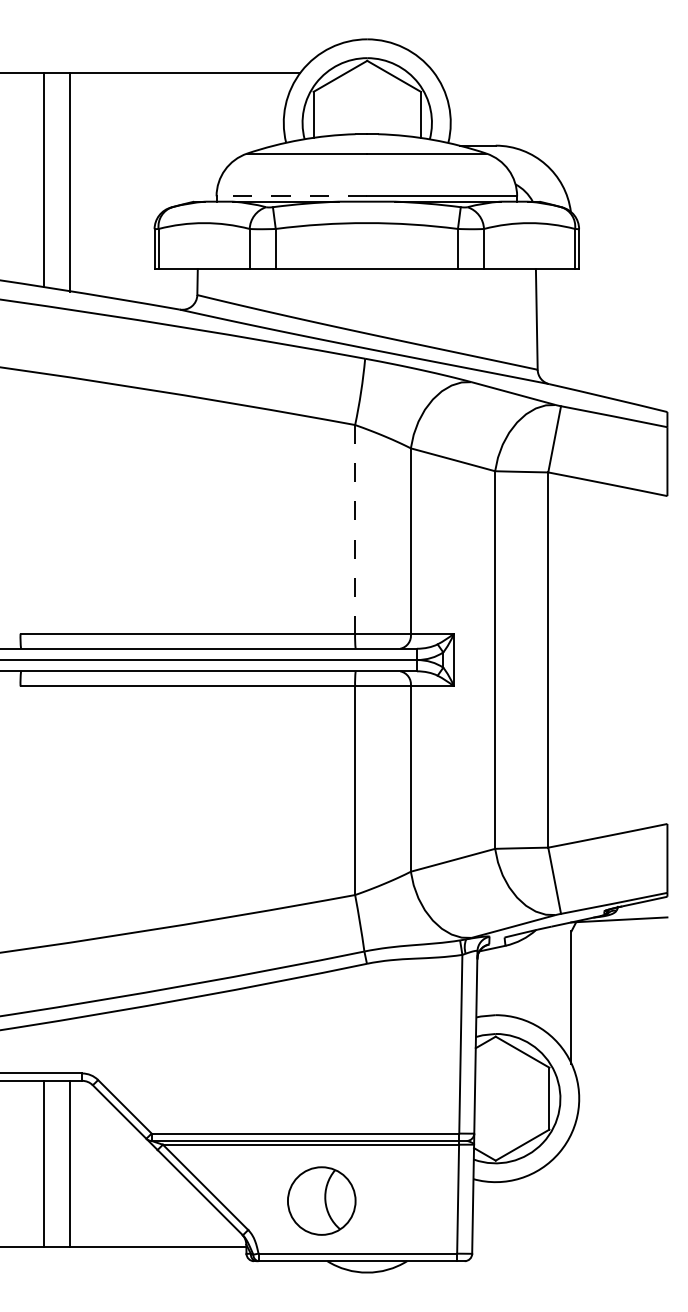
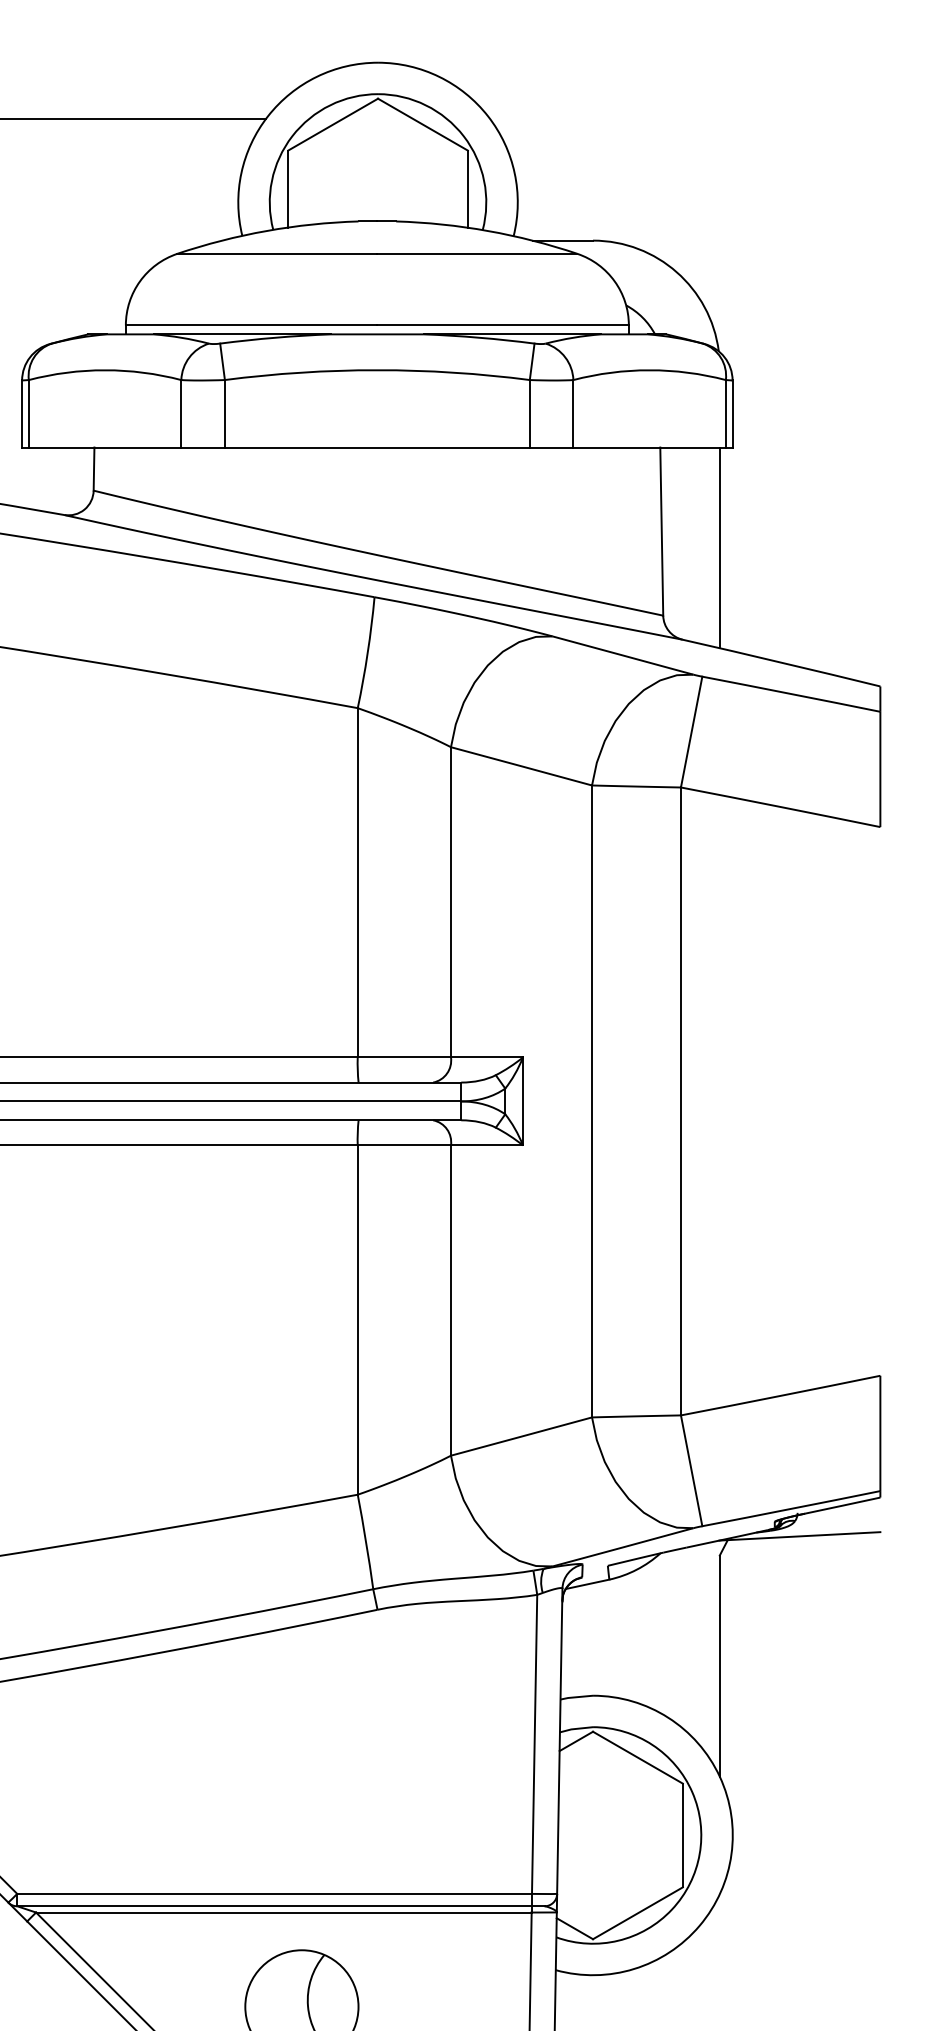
line: (291, 196) -> (251, 325), dashed -> solid
line: (571, 328) -> (719, 546), added
line: (355, 529) -> (358, 882), dashed -> solid

